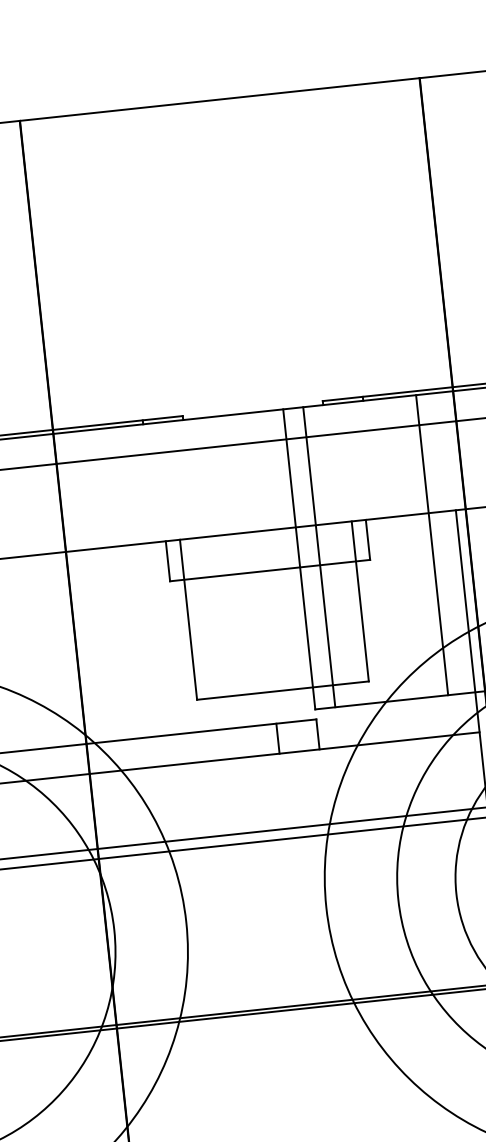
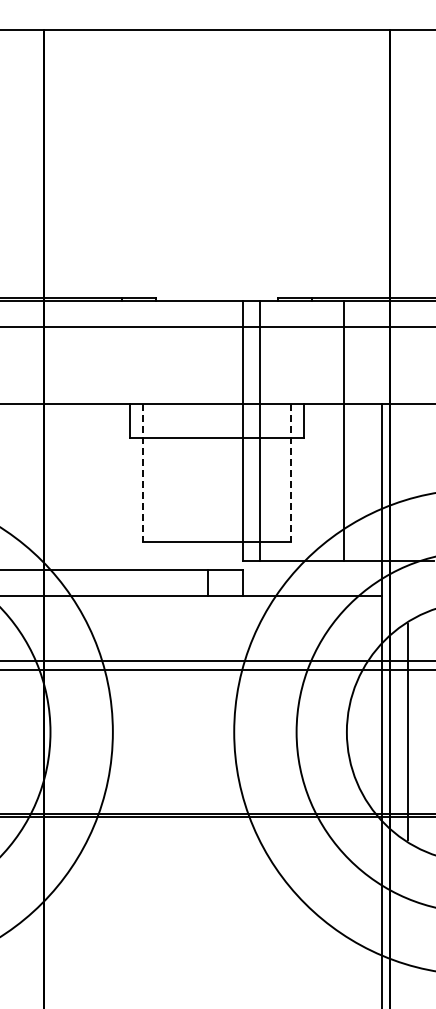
line: (431, 545) -> (343, 431), moved
line: (360, 601) -> (291, 473), solid -> dashed
line: (188, 620) -> (142, 473), solid -> dashed

